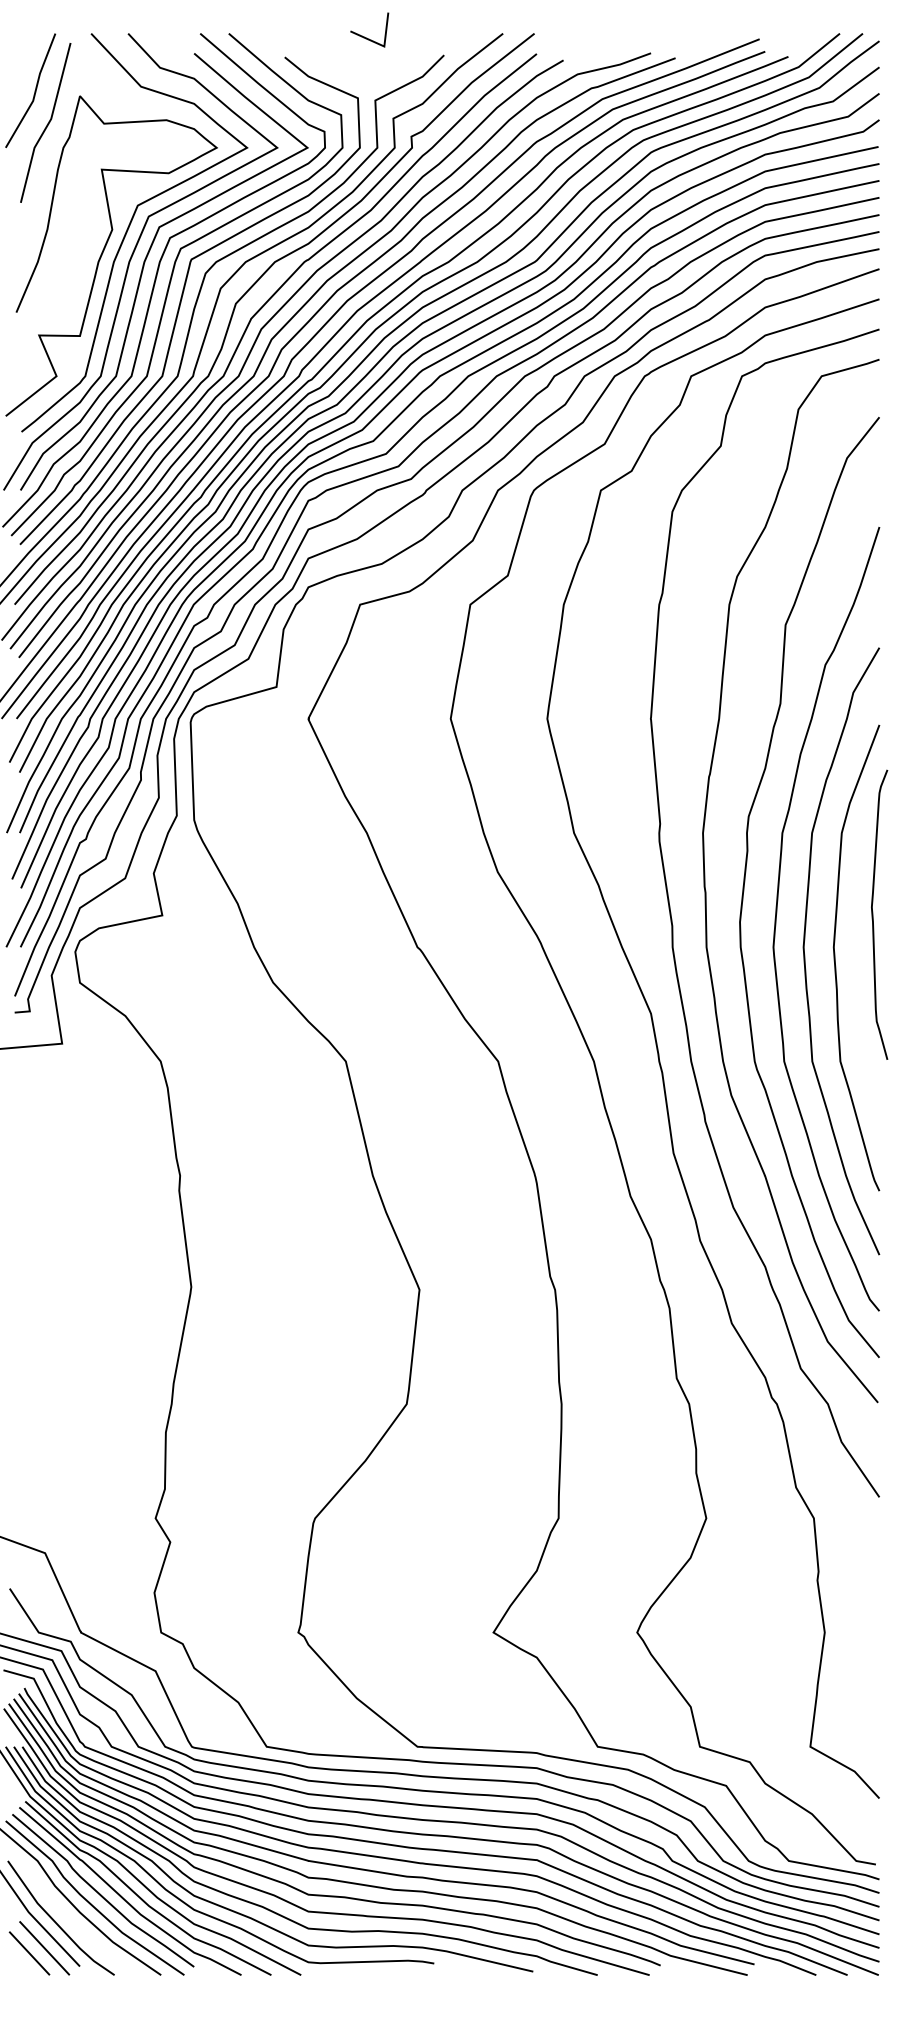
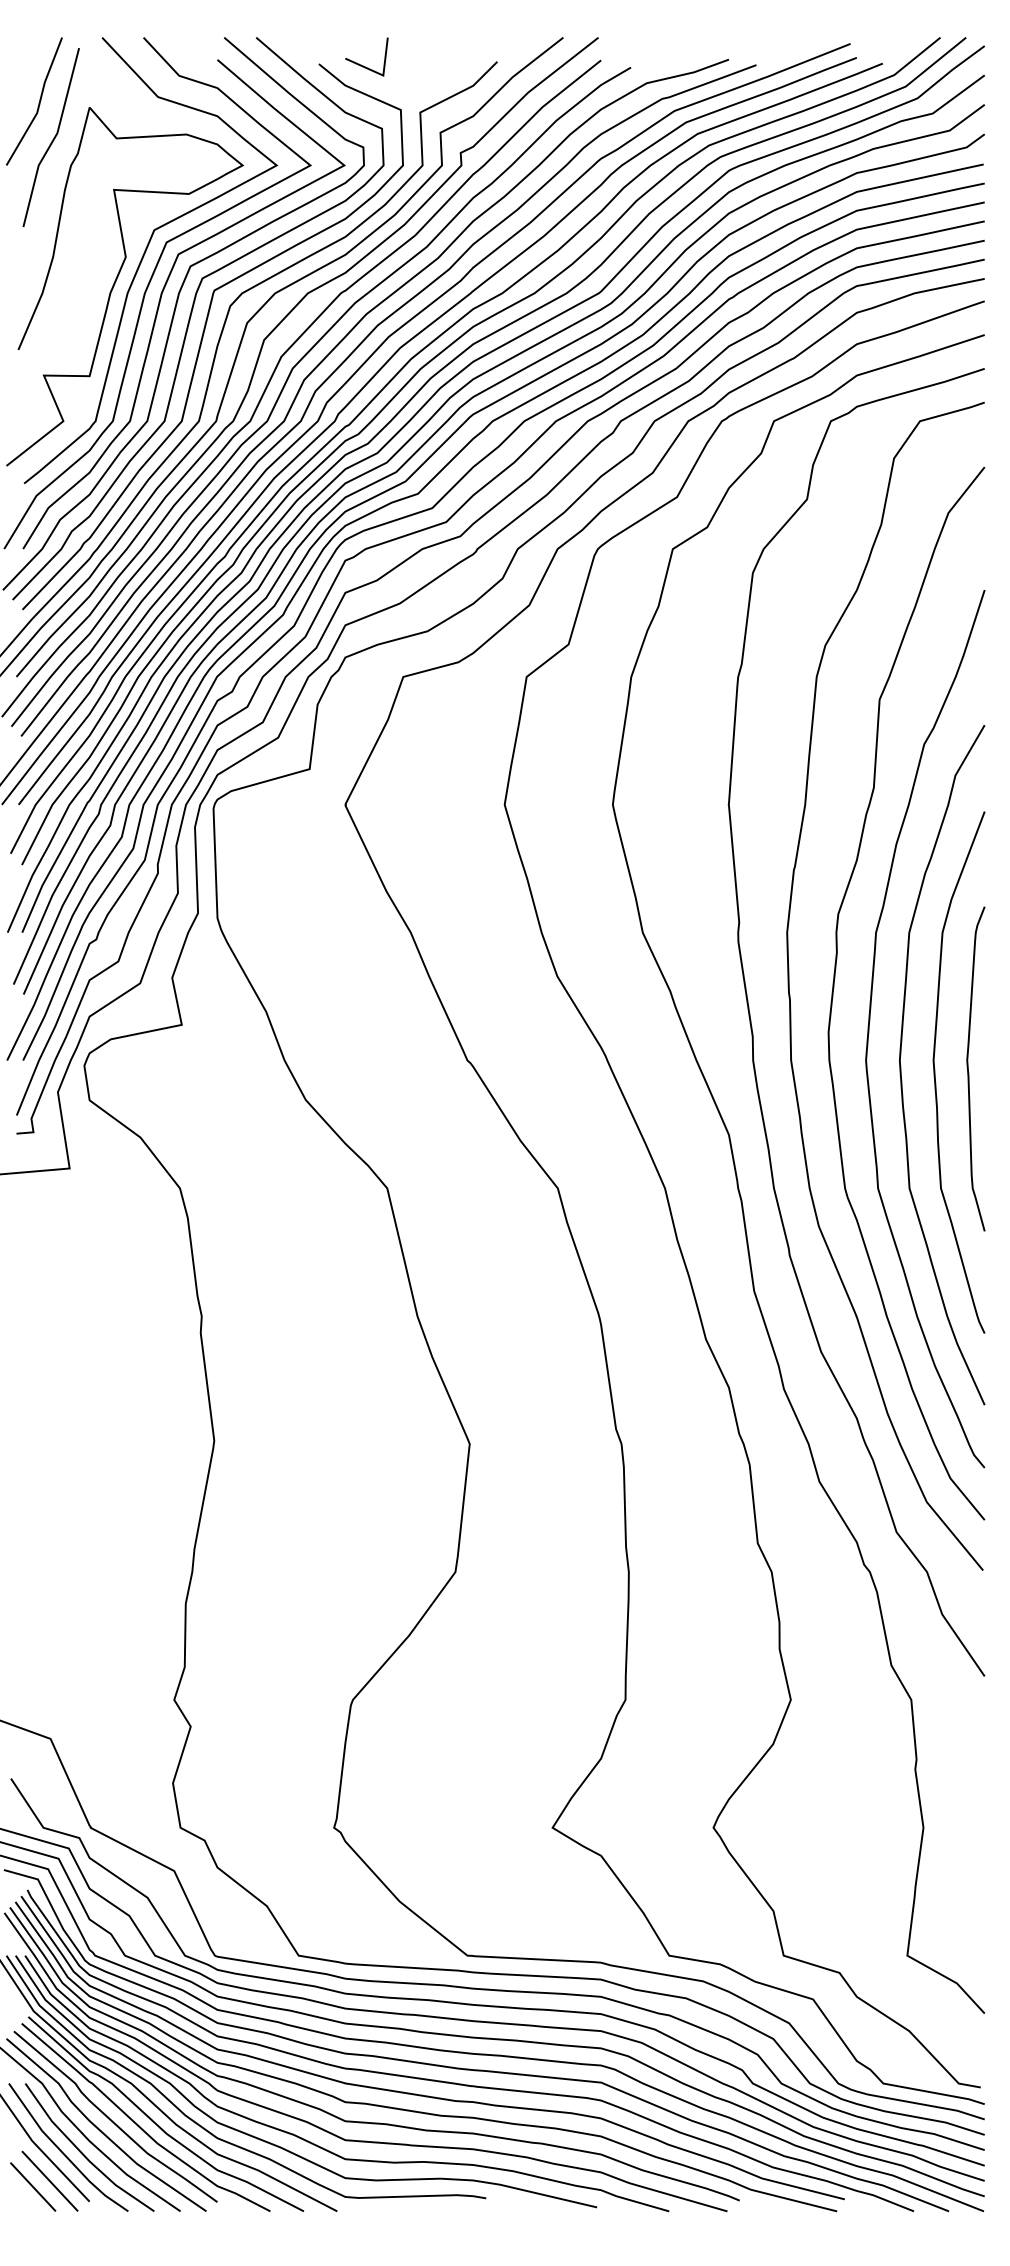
line: (366, 37) -> (363, 65), moved
curve: (873, 914) -> (969, 1068), moved
line: (74, 1923) -> (83, 2153), added

